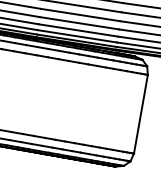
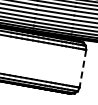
line: (140, 115) -> (82, 69), solid -> dashed

